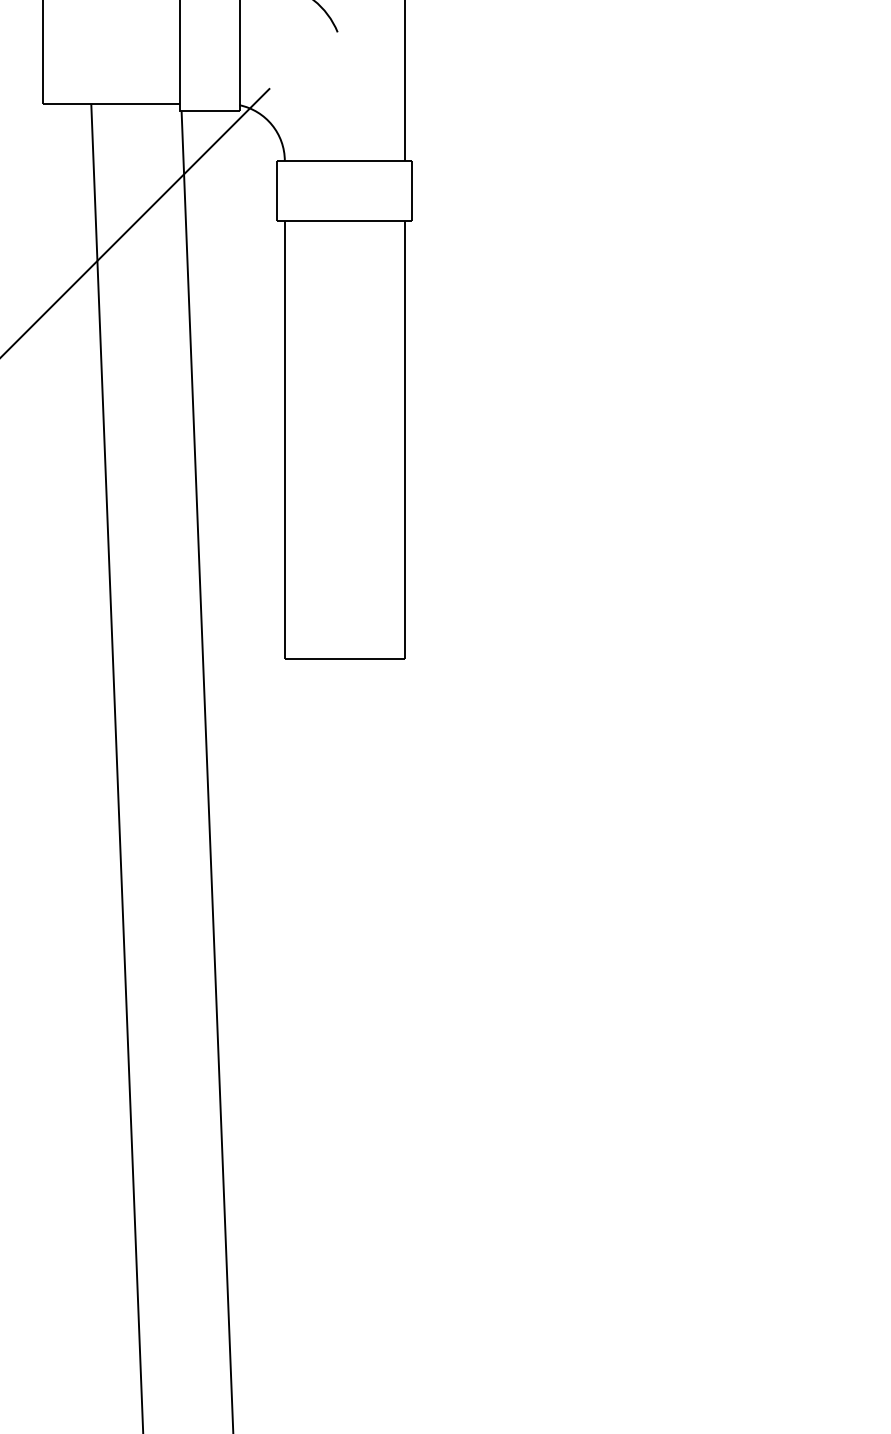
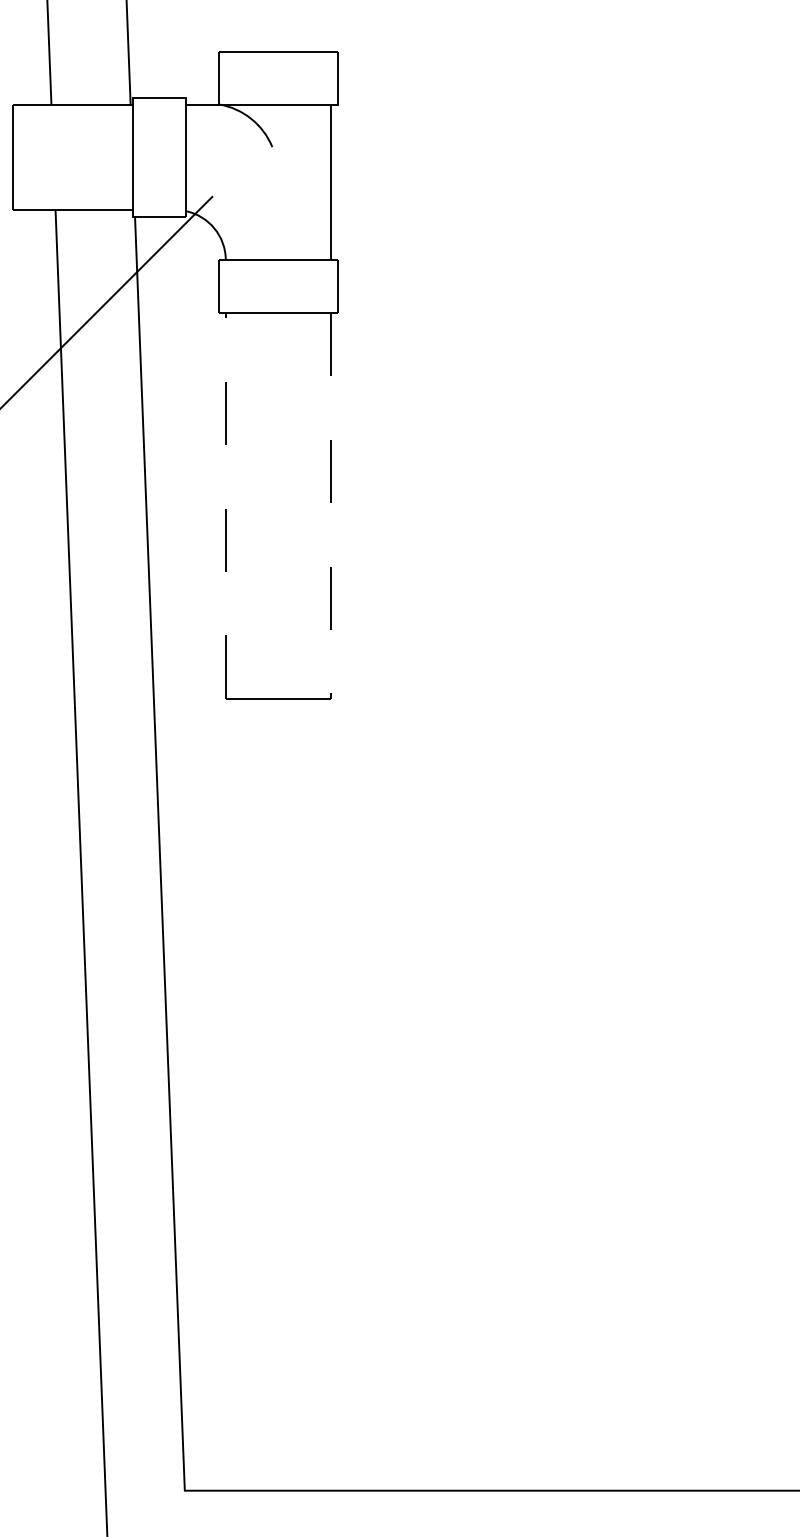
line: (284, 439) -> (225, 505), solid -> dashed
line: (404, 439) -> (331, 505), solid -> dashed

